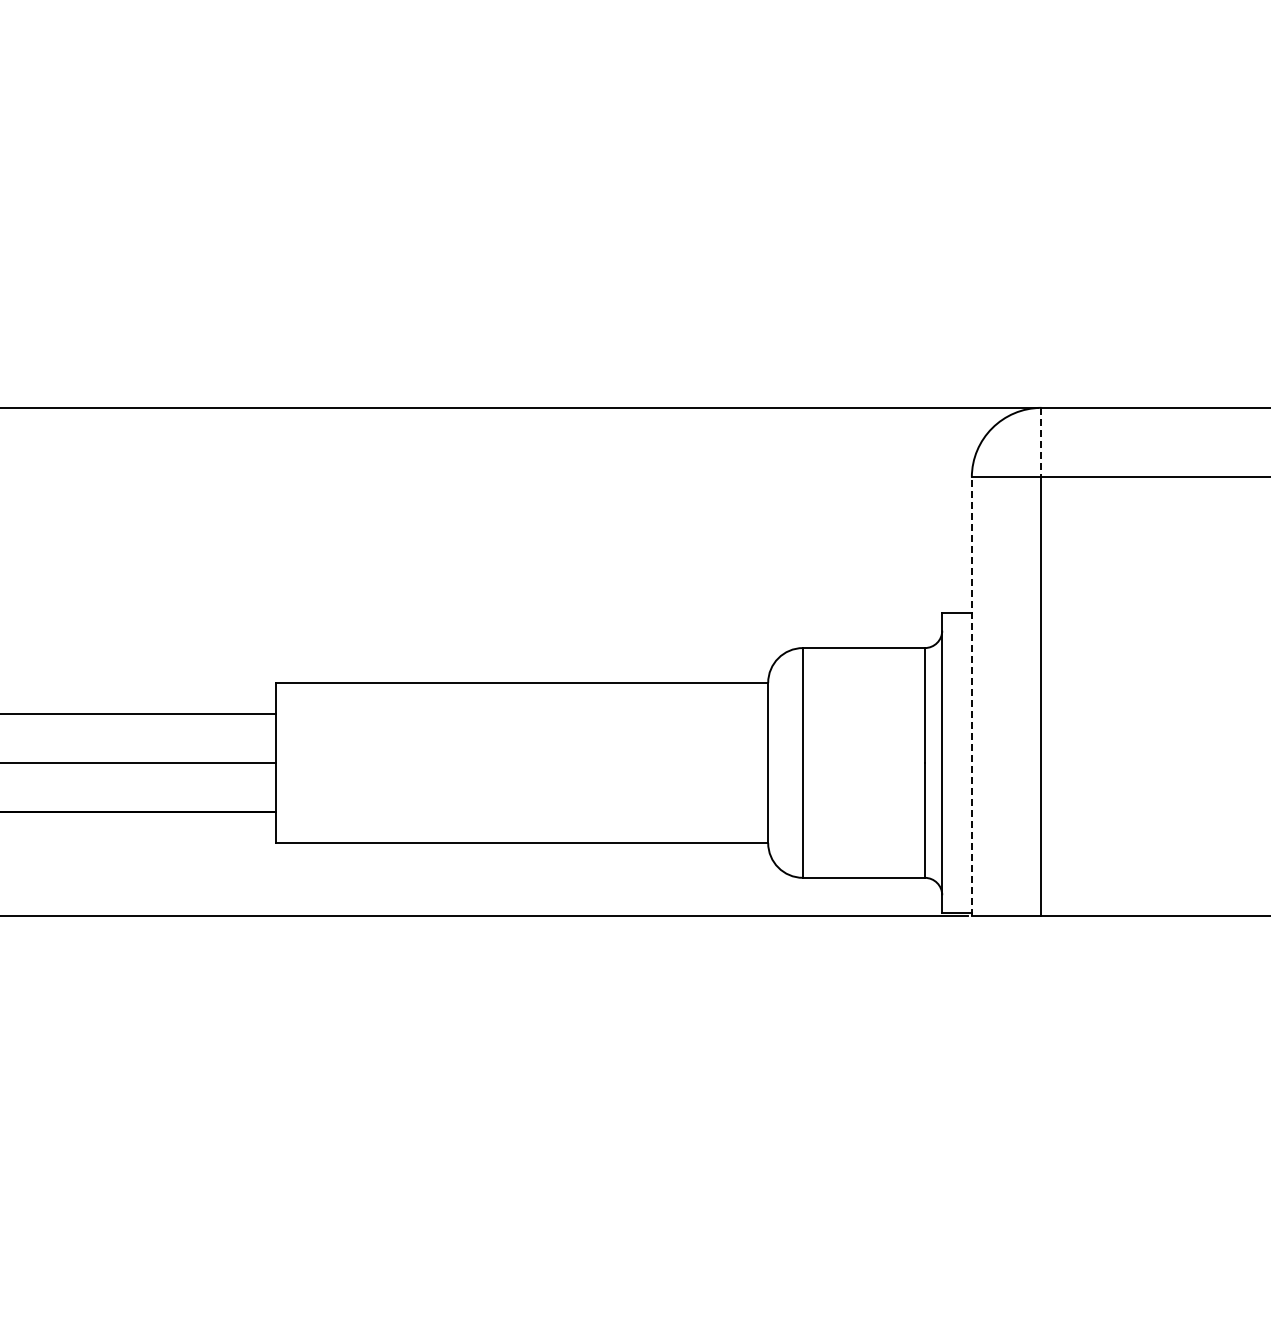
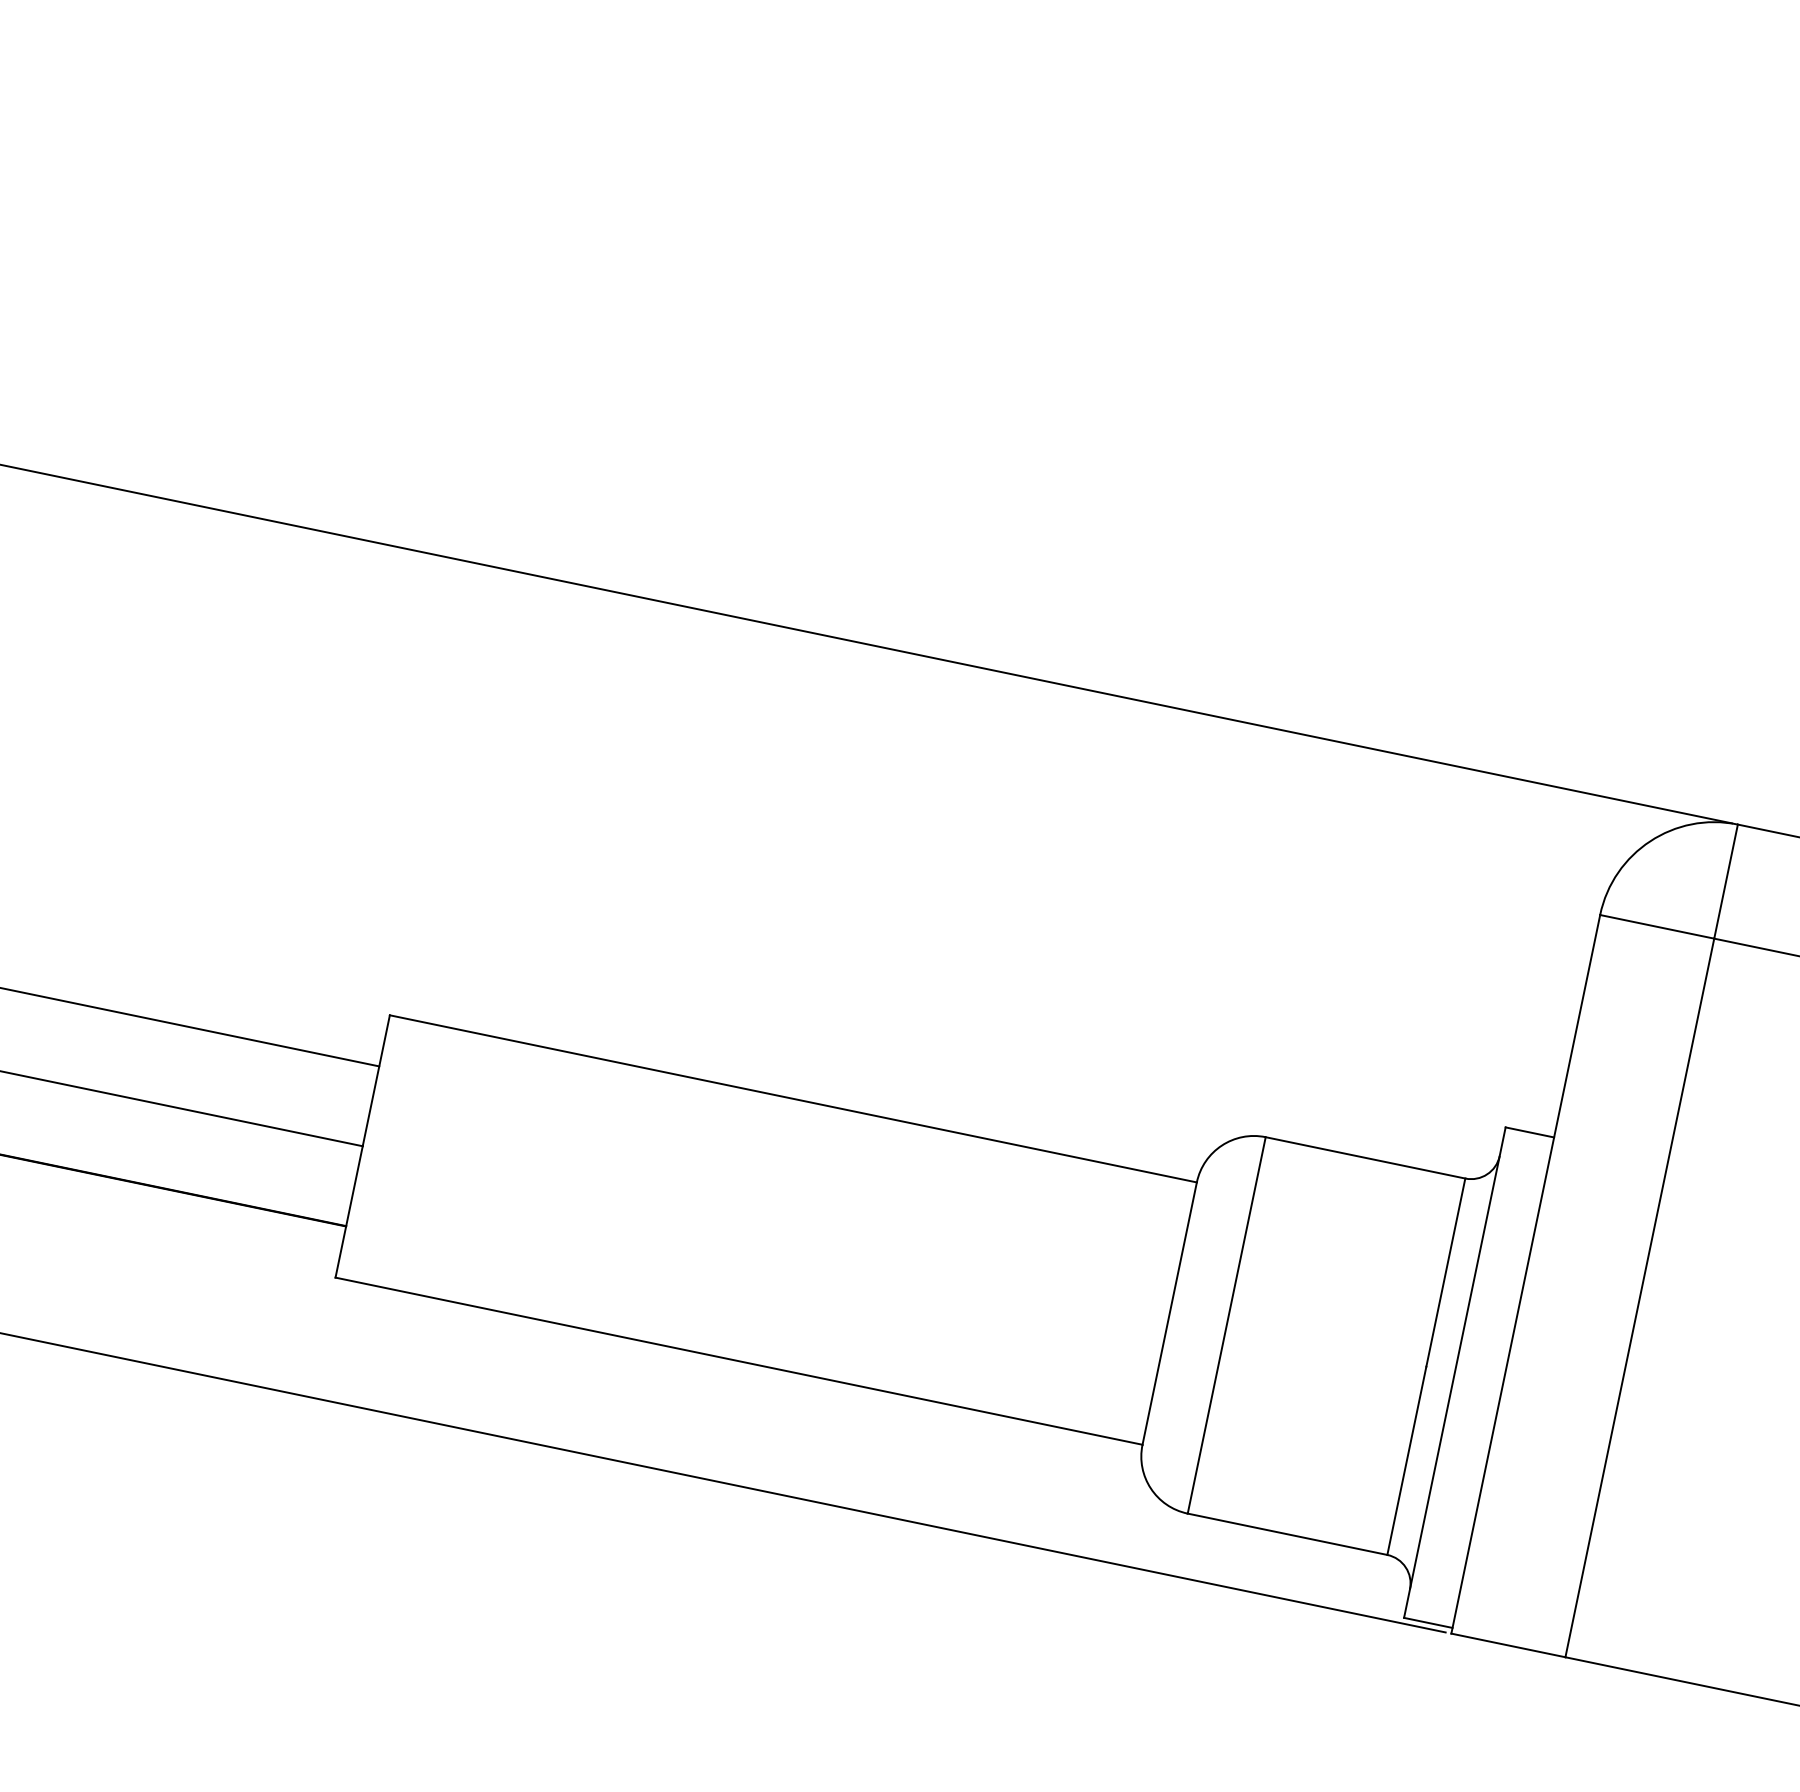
line: (1041, 442) -> (1726, 881), dashed -> solid
line: (971, 696) -> (1525, 1273), dashed -> solid

